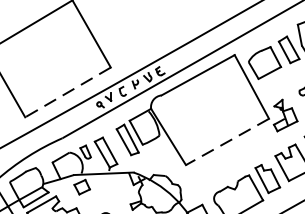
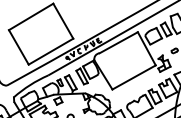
line: (68, 92) -> (51, 51), dashed -> solid
line: (228, 142) -> (134, 77), dashed -> solid

